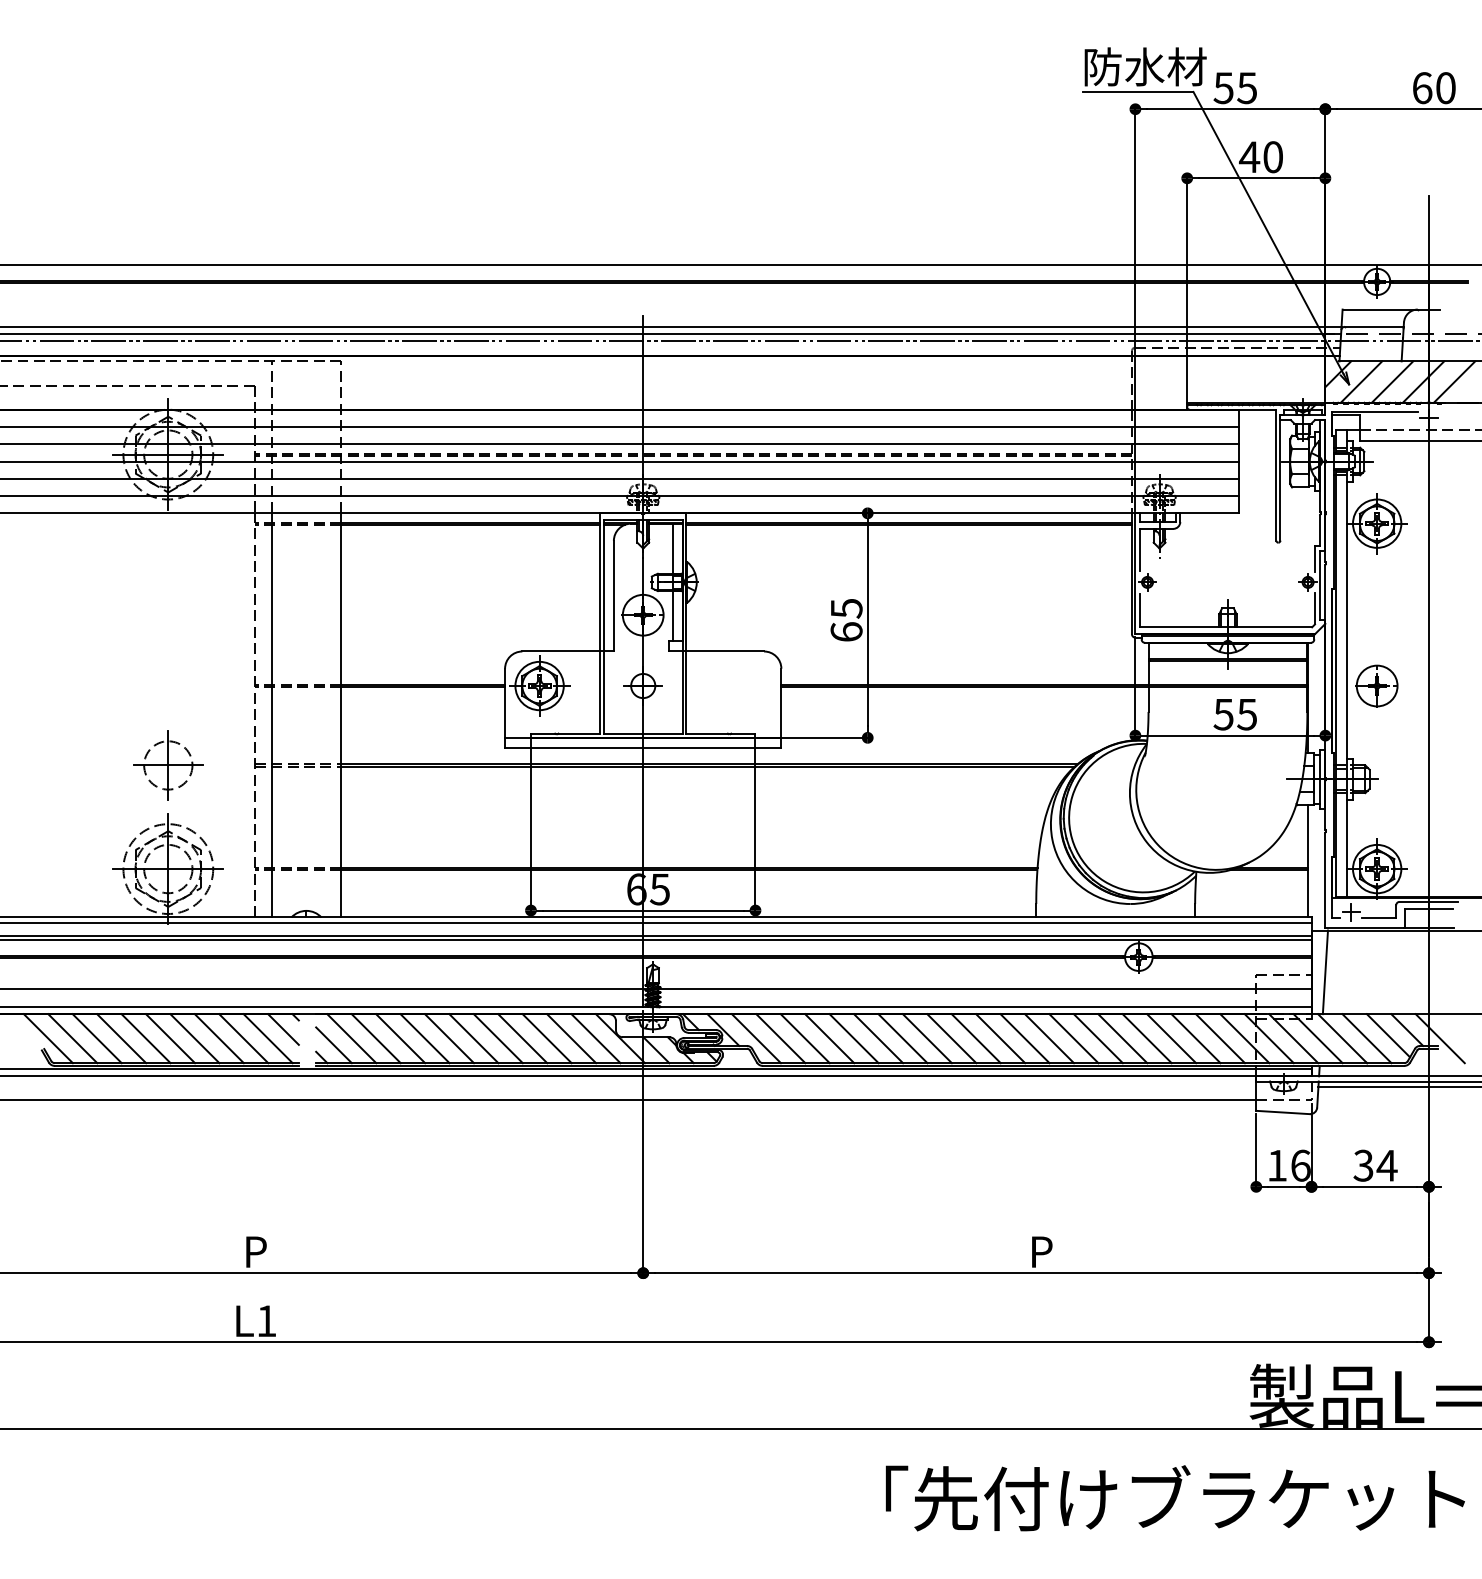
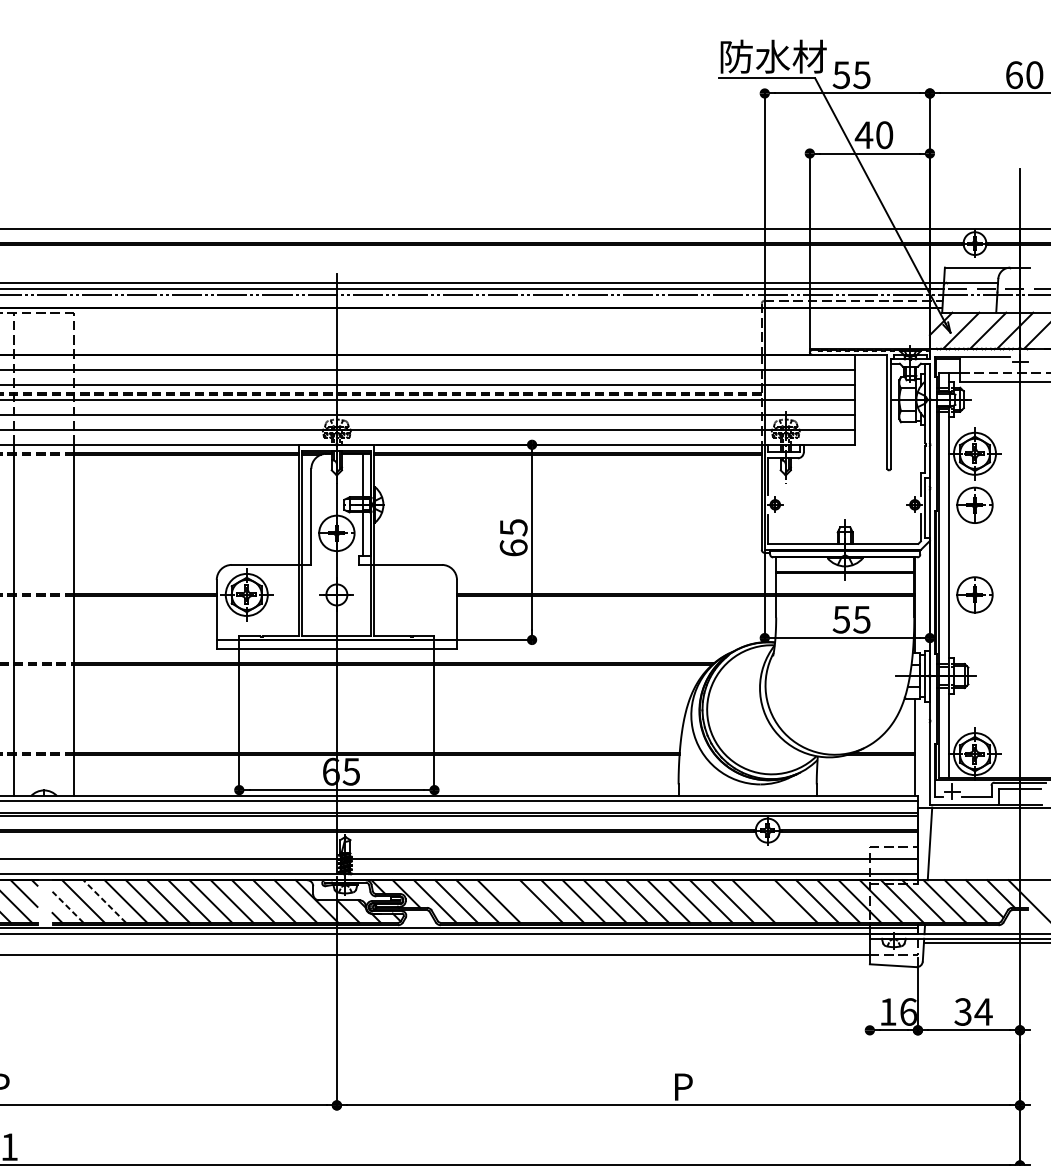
part: (1376, 582) -> (974, 504), added
line: (376, 1038) -> (104, 901), solid -> dashed
line: (853, 1038) -> (519, 901), removed
line: (1146, 1038) -> (774, 901), removed
line: (333, 1044) -> (67, 906), solid -> dashed
line: (1256, 1152) -> (870, 1000), removed

